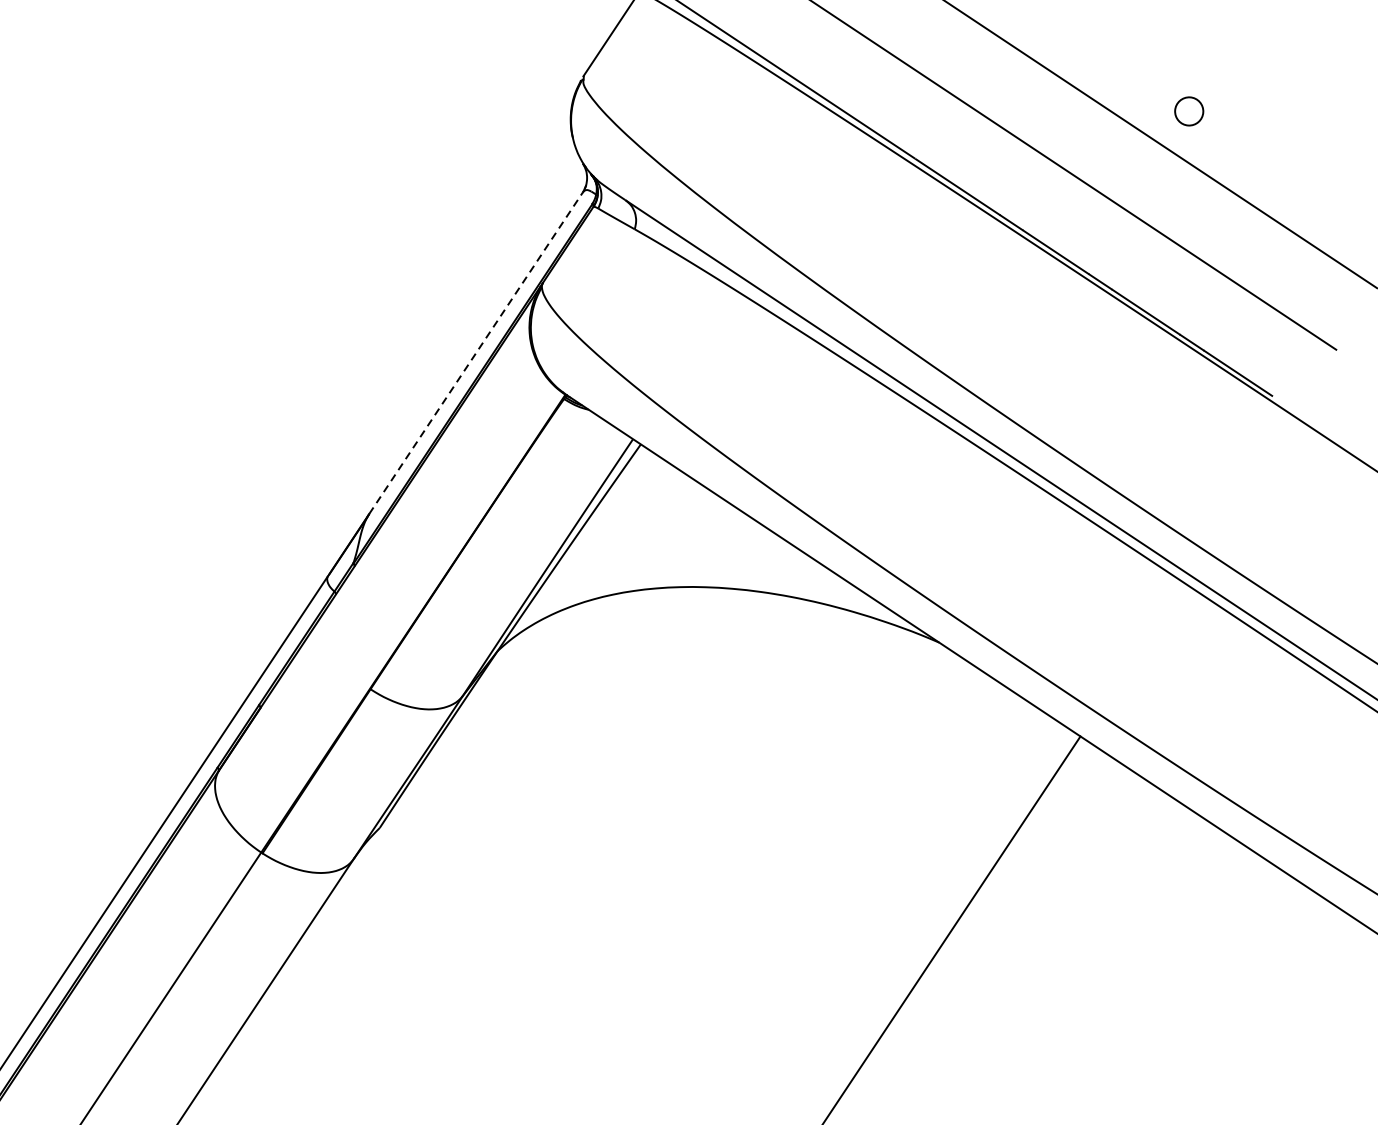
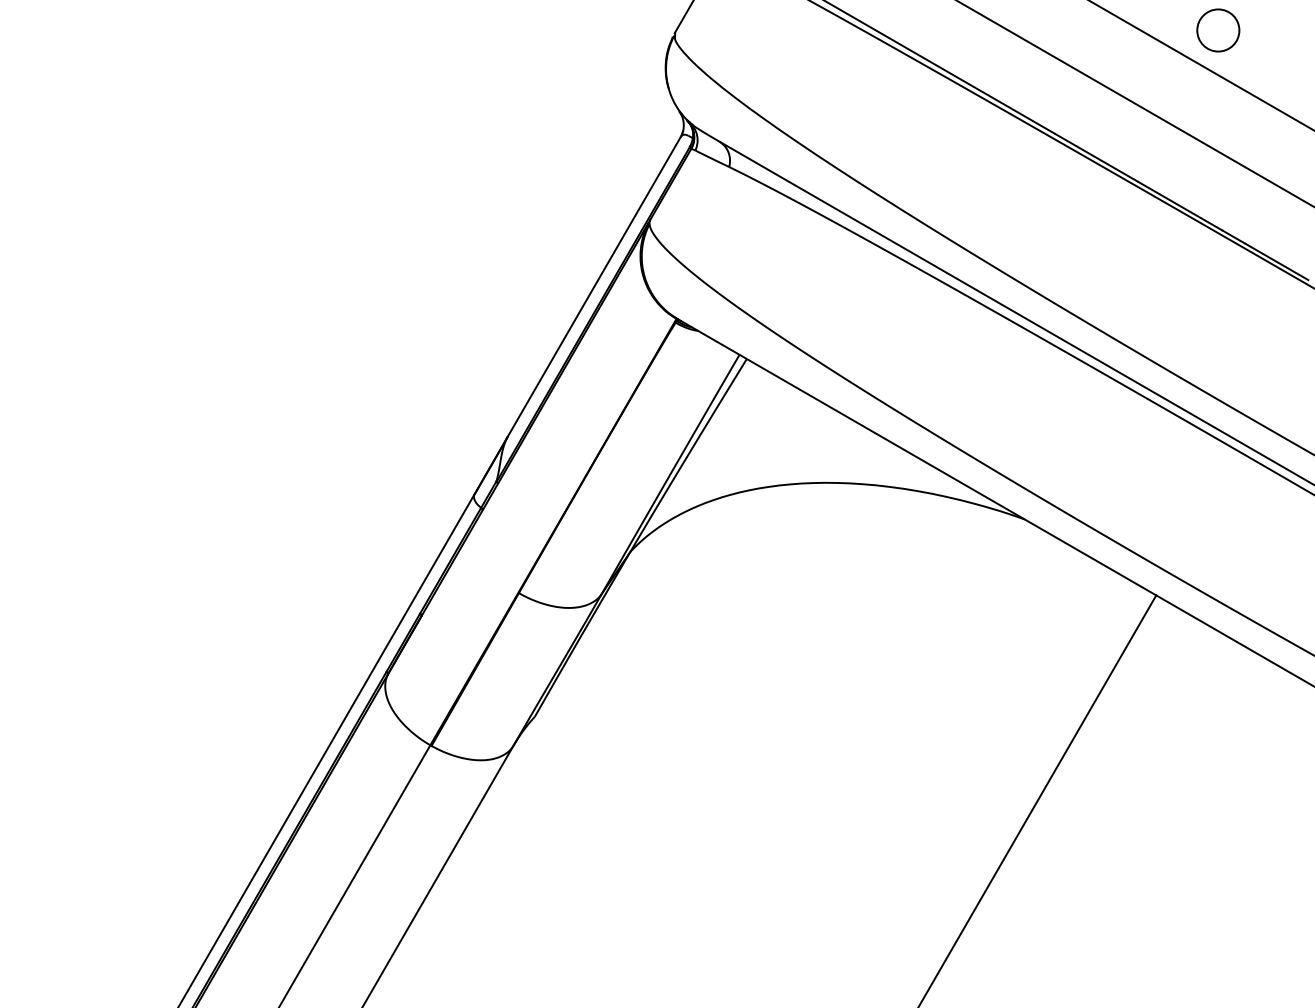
circle: (1189, 111) -> (1218, 30), size x1.67
line: (476, 352) -> (594, 286), dashed -> solid

